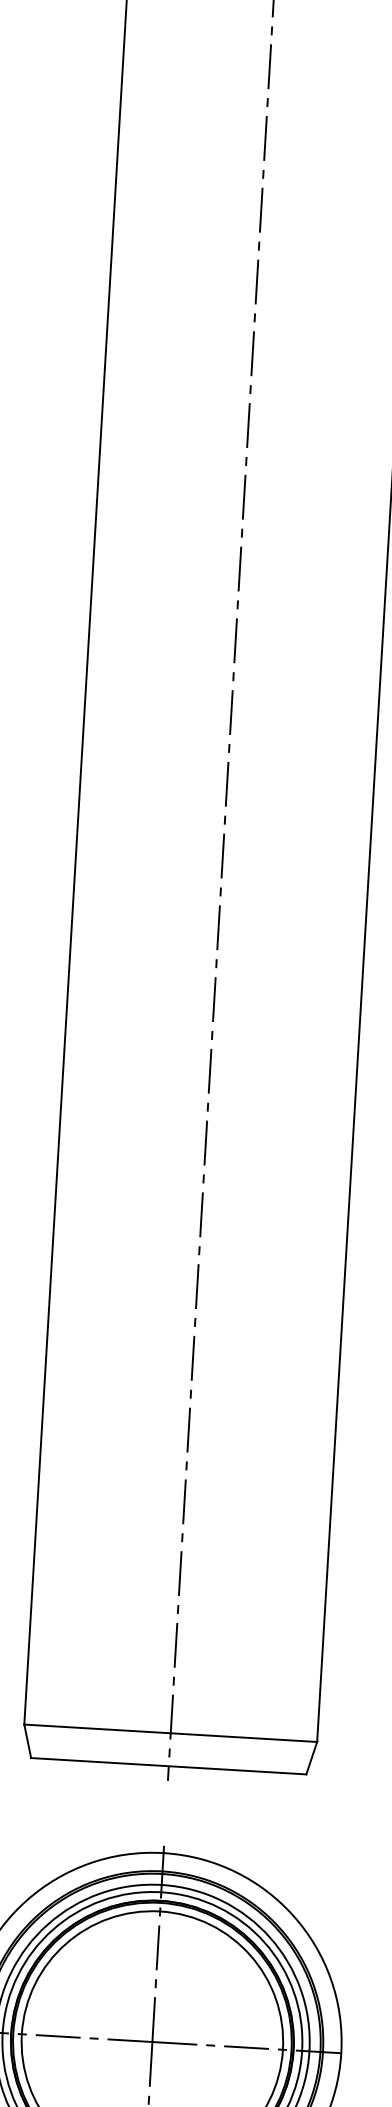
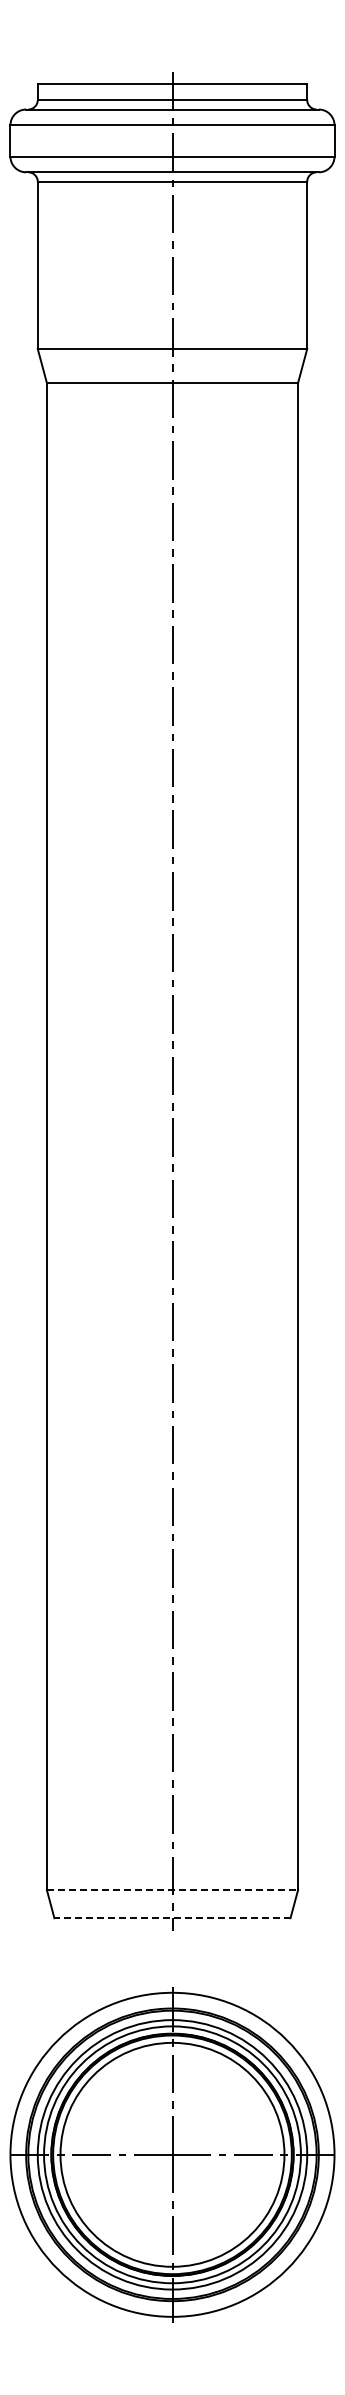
line: (170, 1732) -> (172, 1889), solid -> dashed
line: (167, 1766) -> (171, 1918), solid -> dashed

